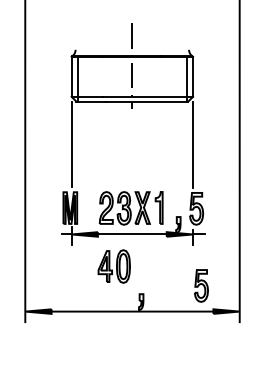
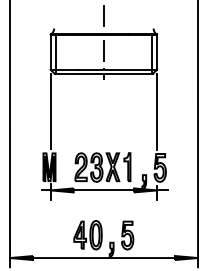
part: (113, 266) -> (87, 235), moved
part: (201, 285) -> (127, 235), moved

